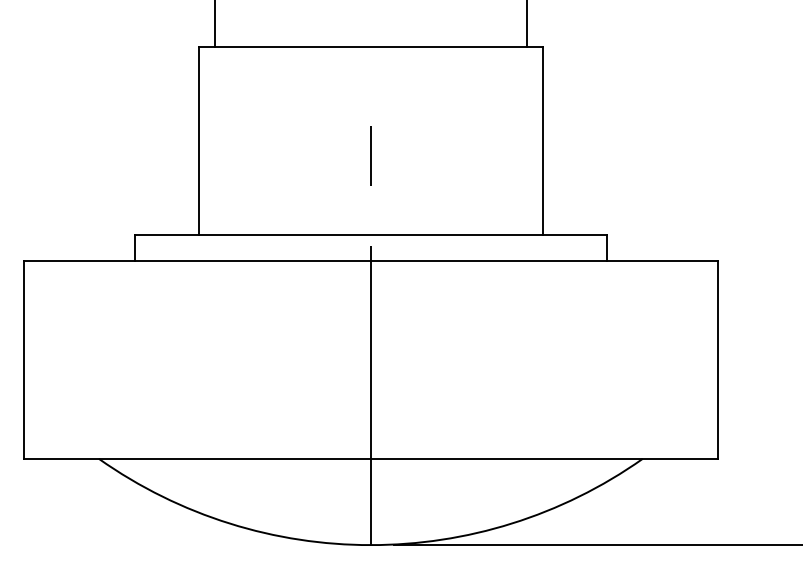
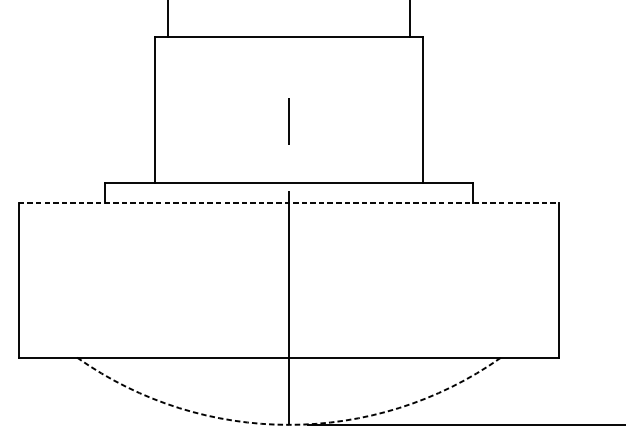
line: (370, 260) -> (288, 203), solid -> dashed
arc: (370, 545) -> (288, 425), solid -> dashed

